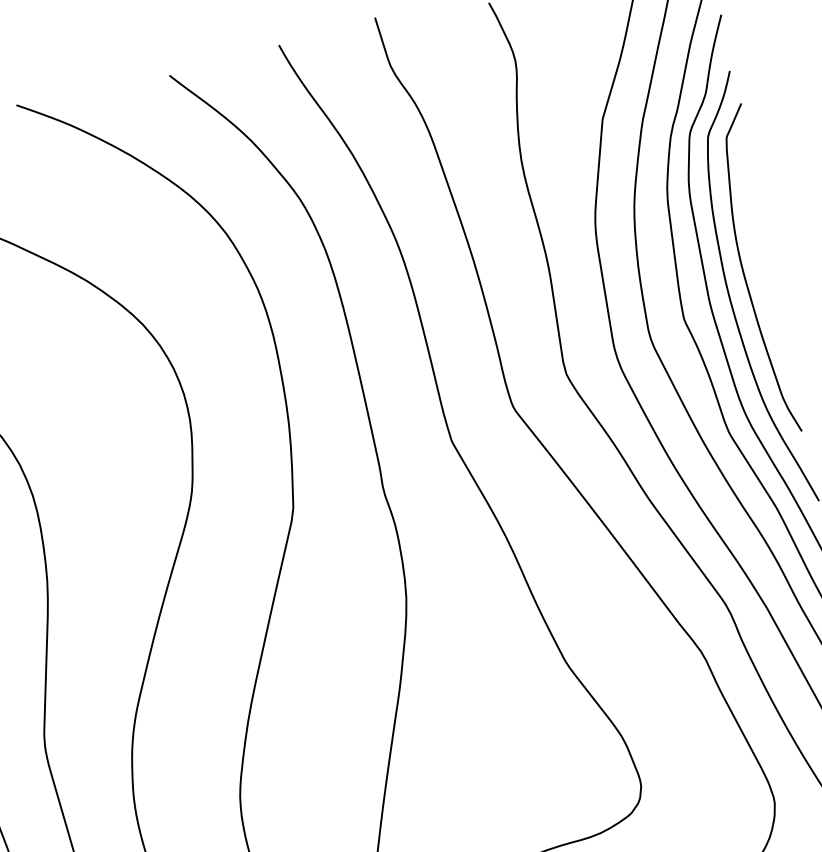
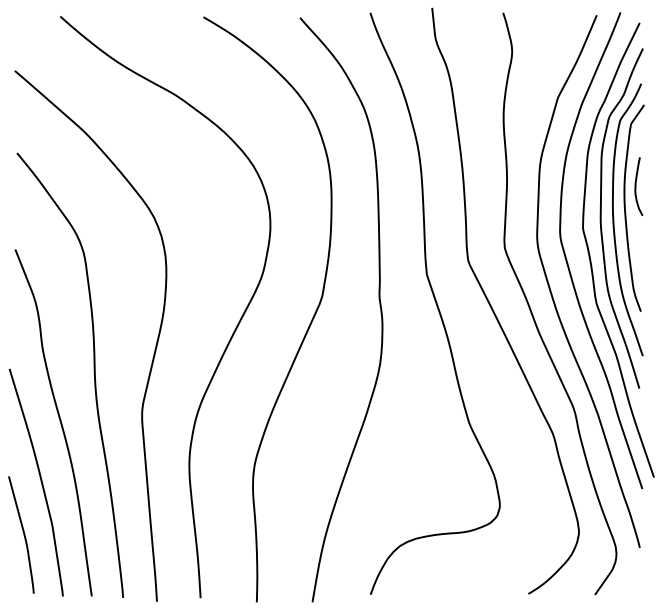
curve: (754, 234) -> (636, 186), added

